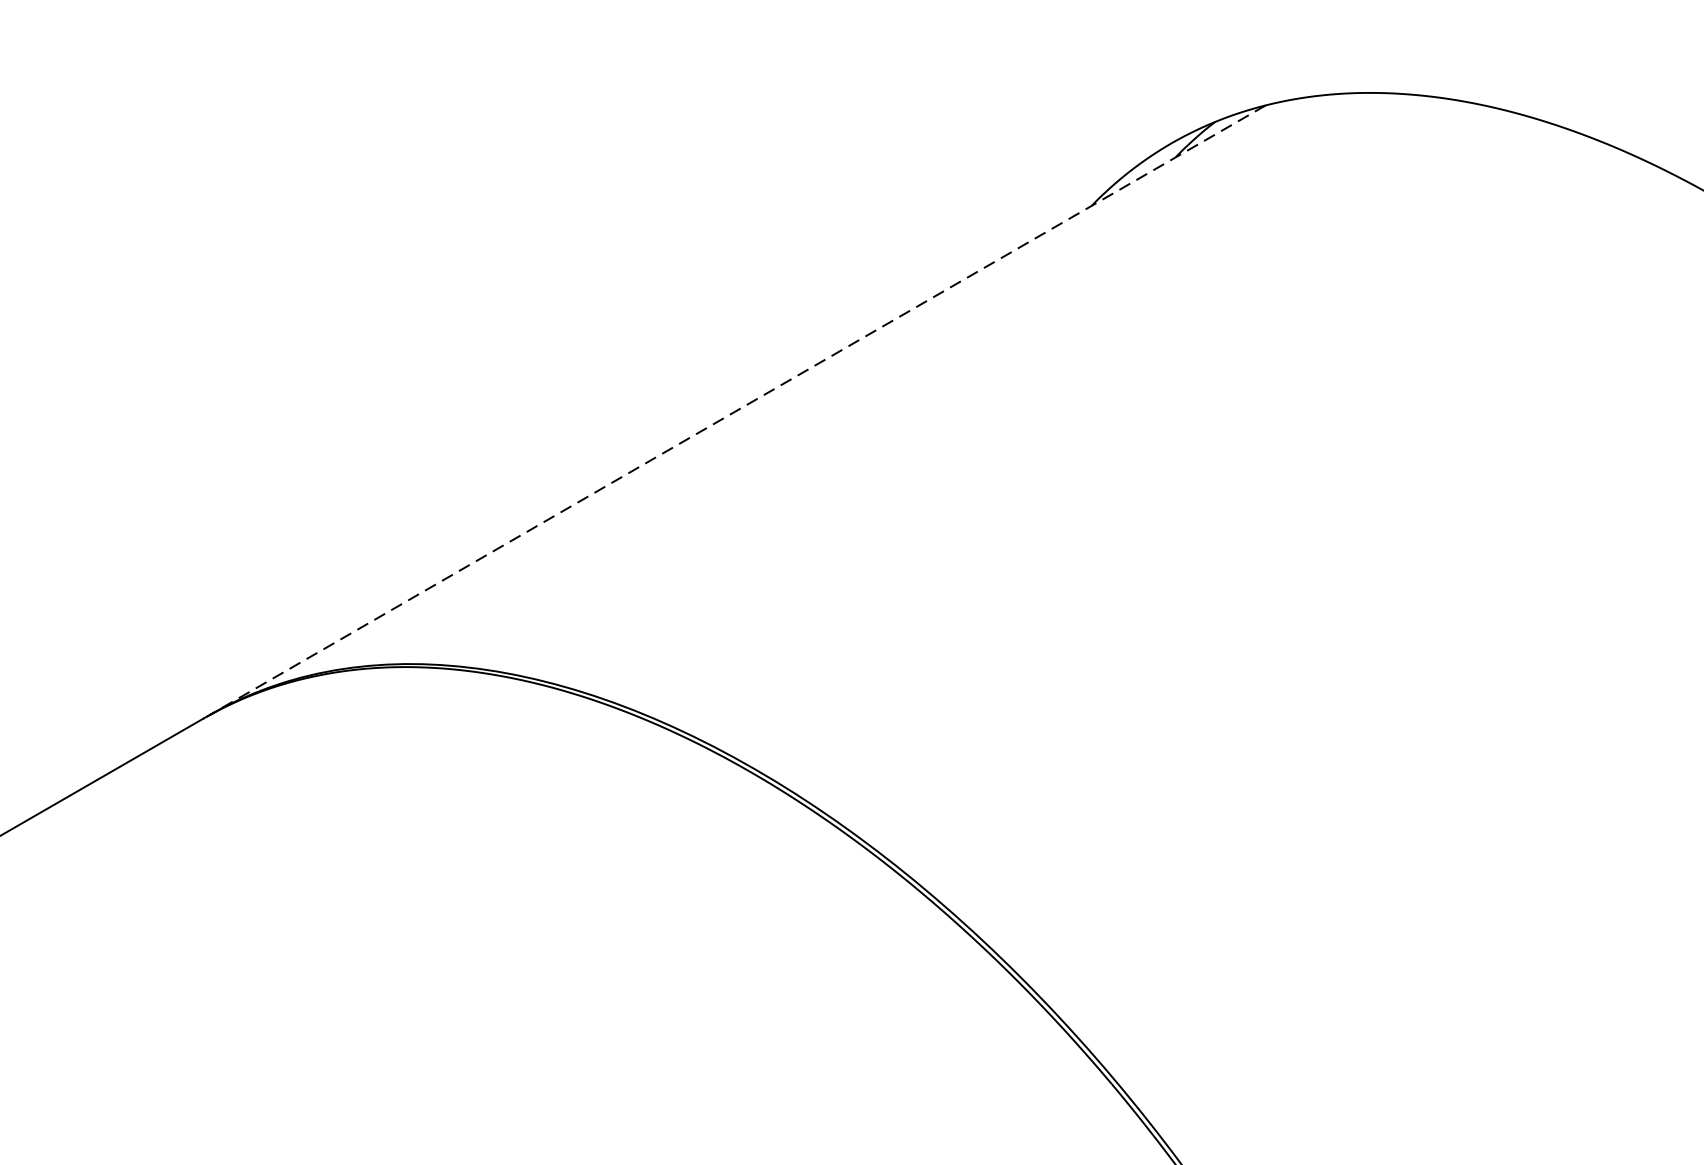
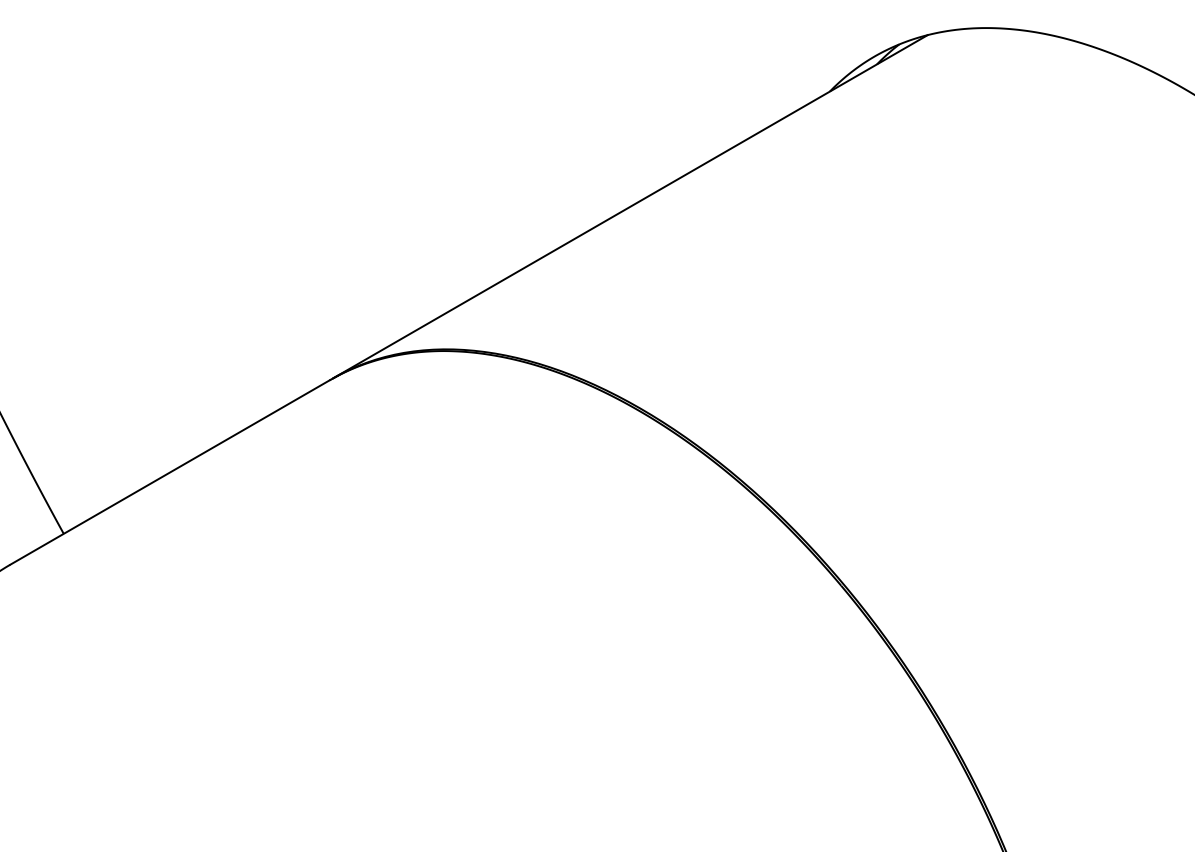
line: (737, 410) -> (630, 206), dashed -> solid

